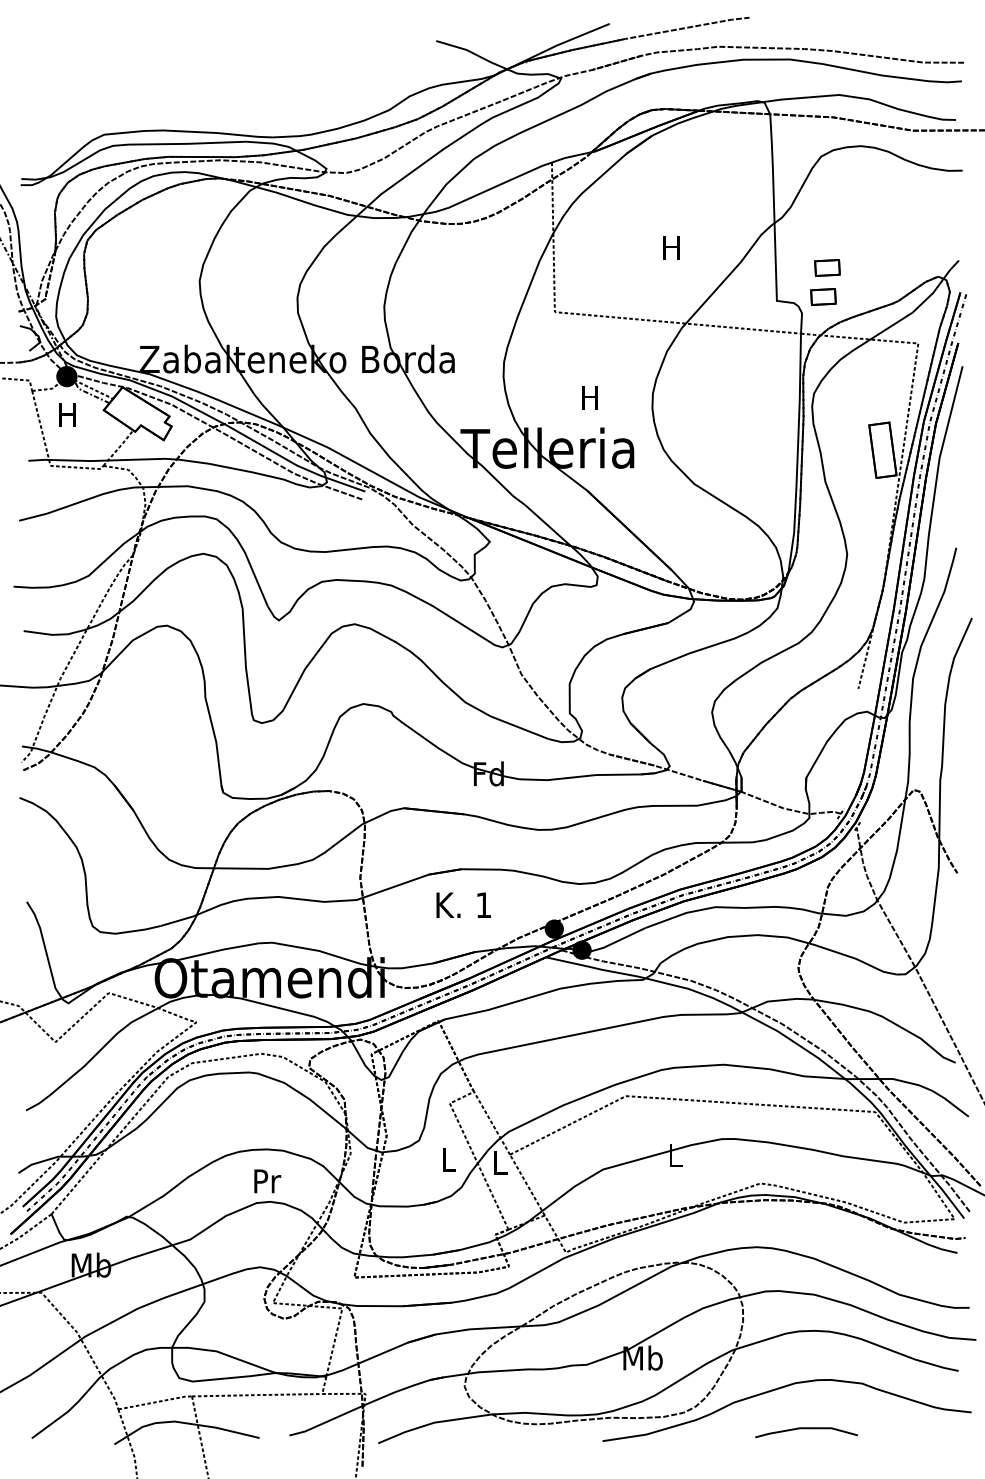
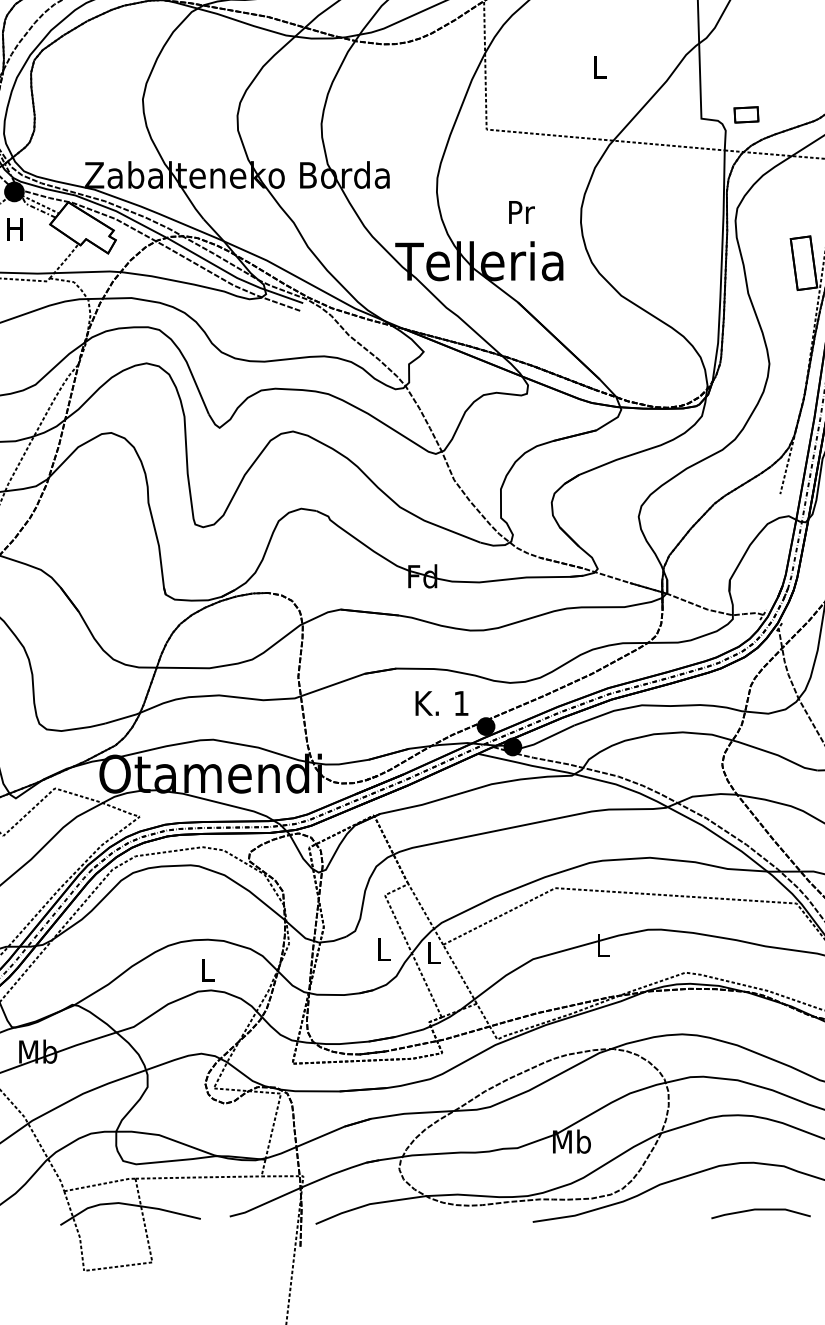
text: (671, 247) -> (599, 67), H -> L
part: (827, 267) -> (750, 86), removed
text: (591, 397) -> (522, 212), H -> Pr
text: (463, 904) -> (441, 702), moved
text: (267, 1181) -> (208, 970), Pr -> L
line: (806, 1429) -> (761, 1210), moved

